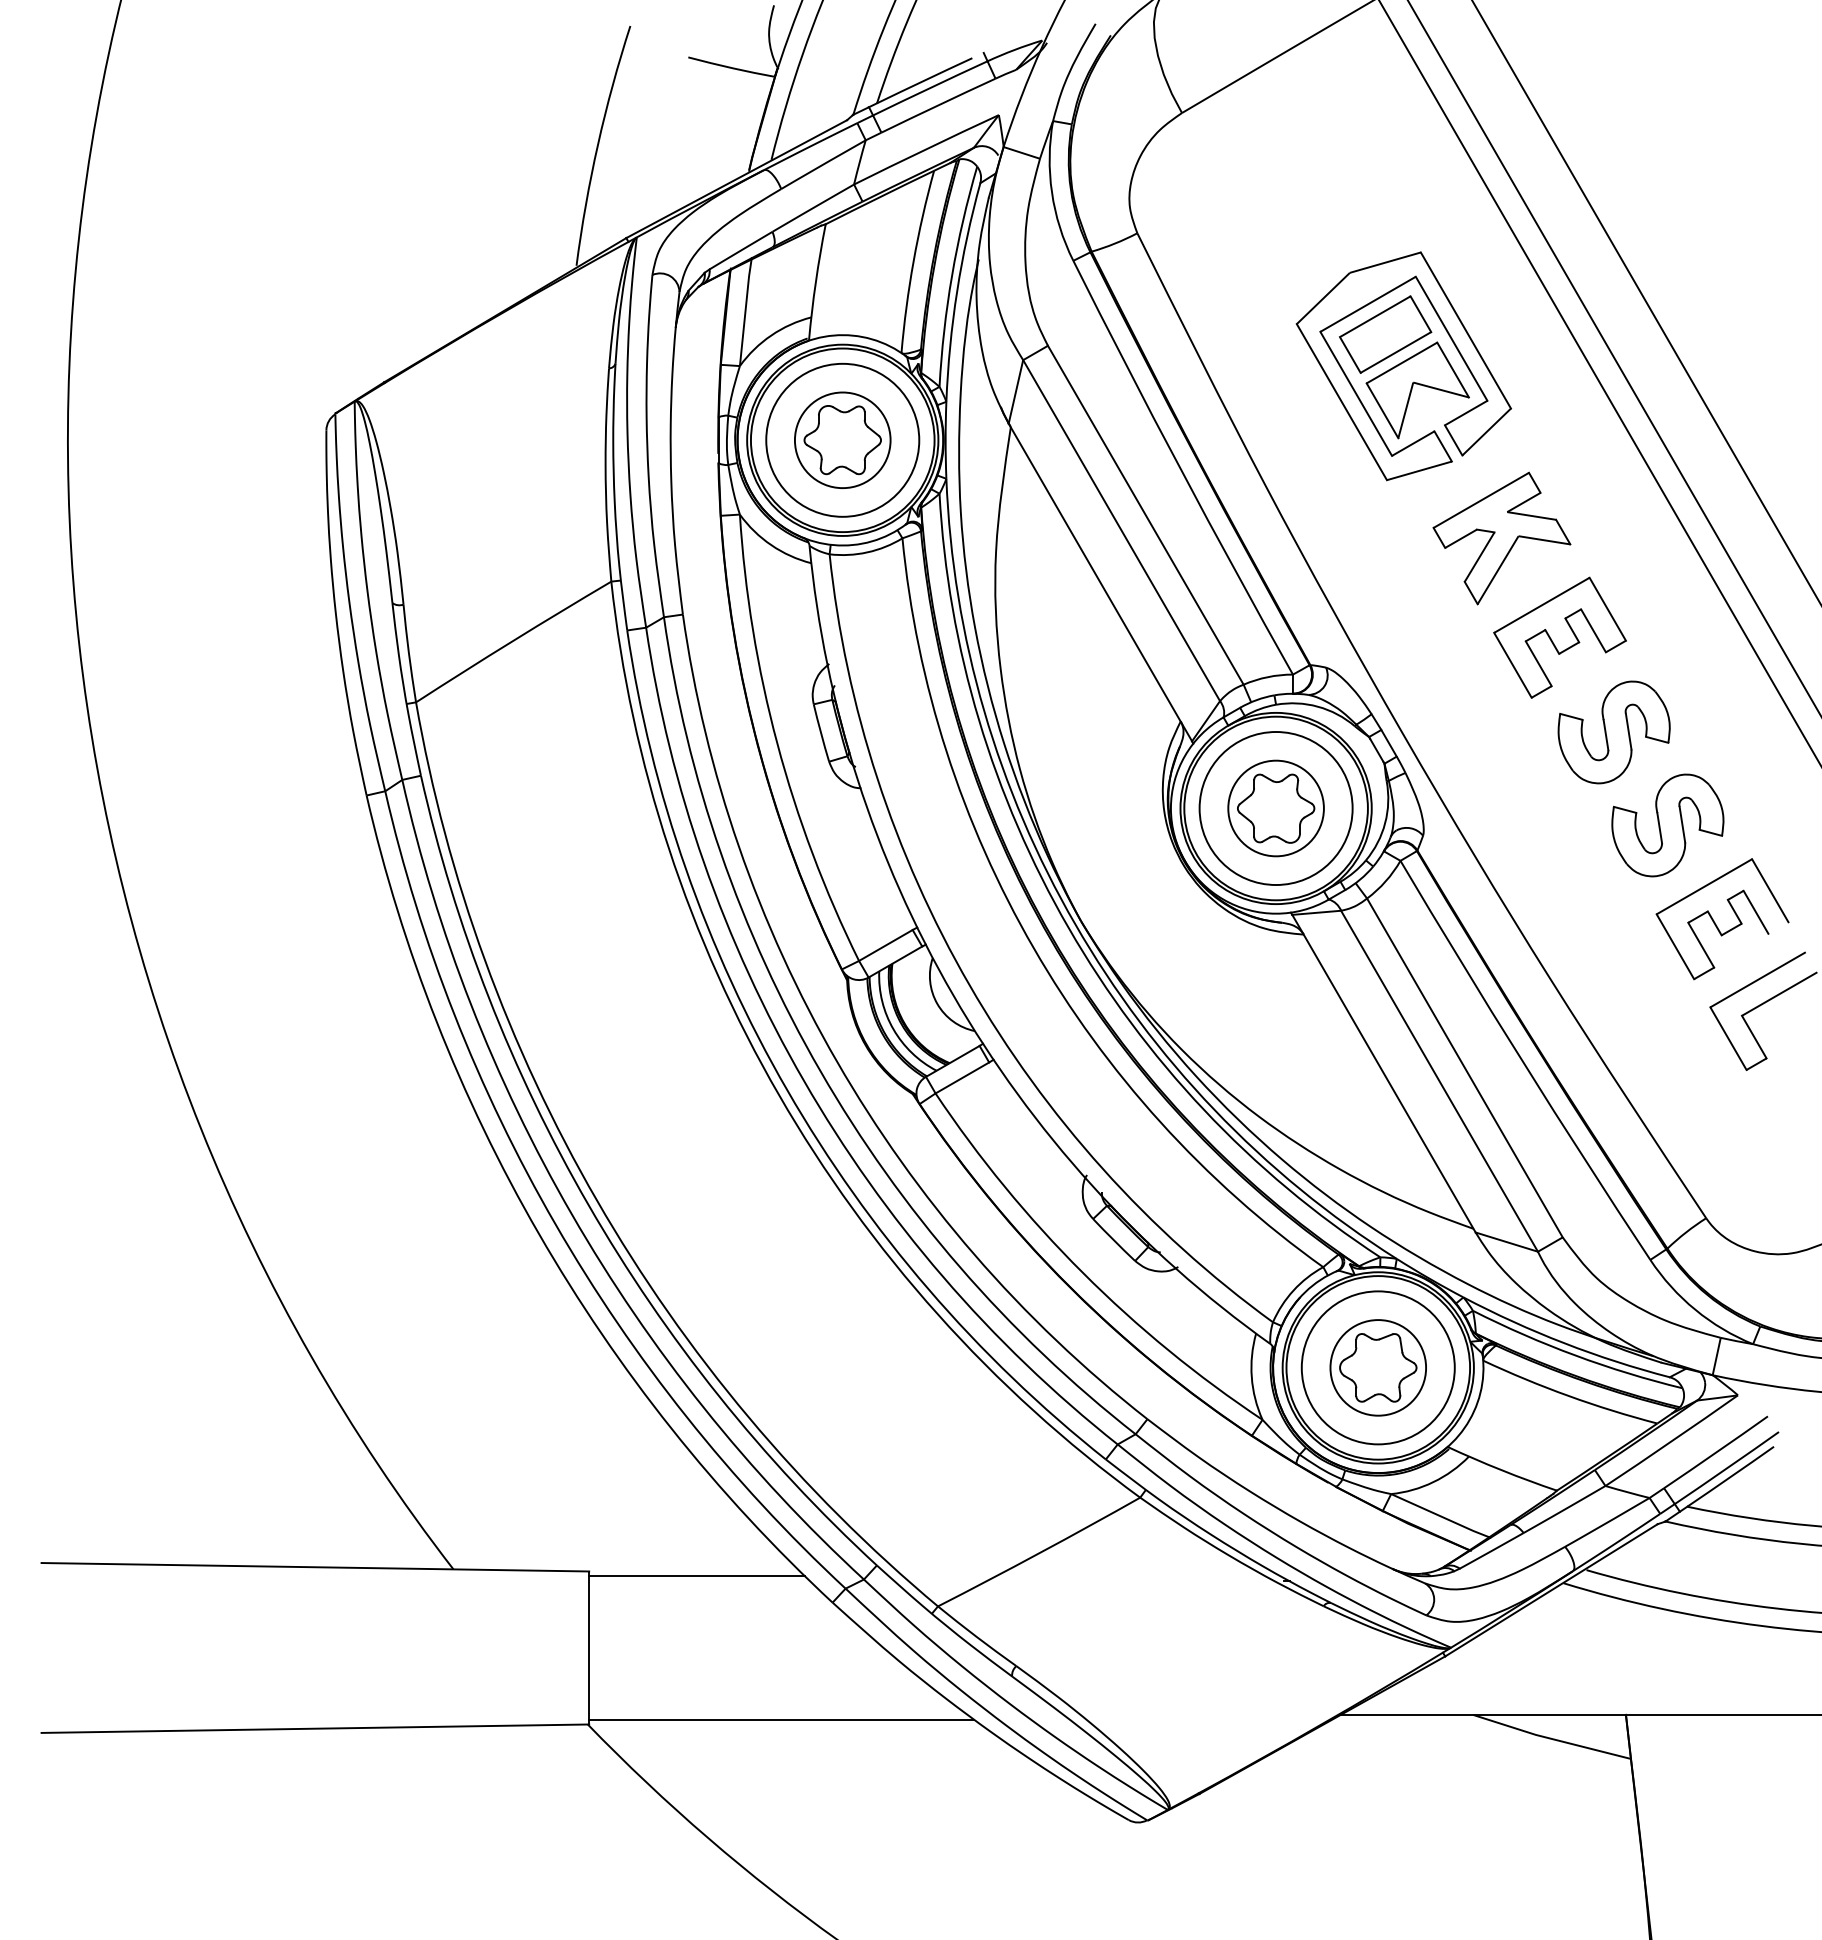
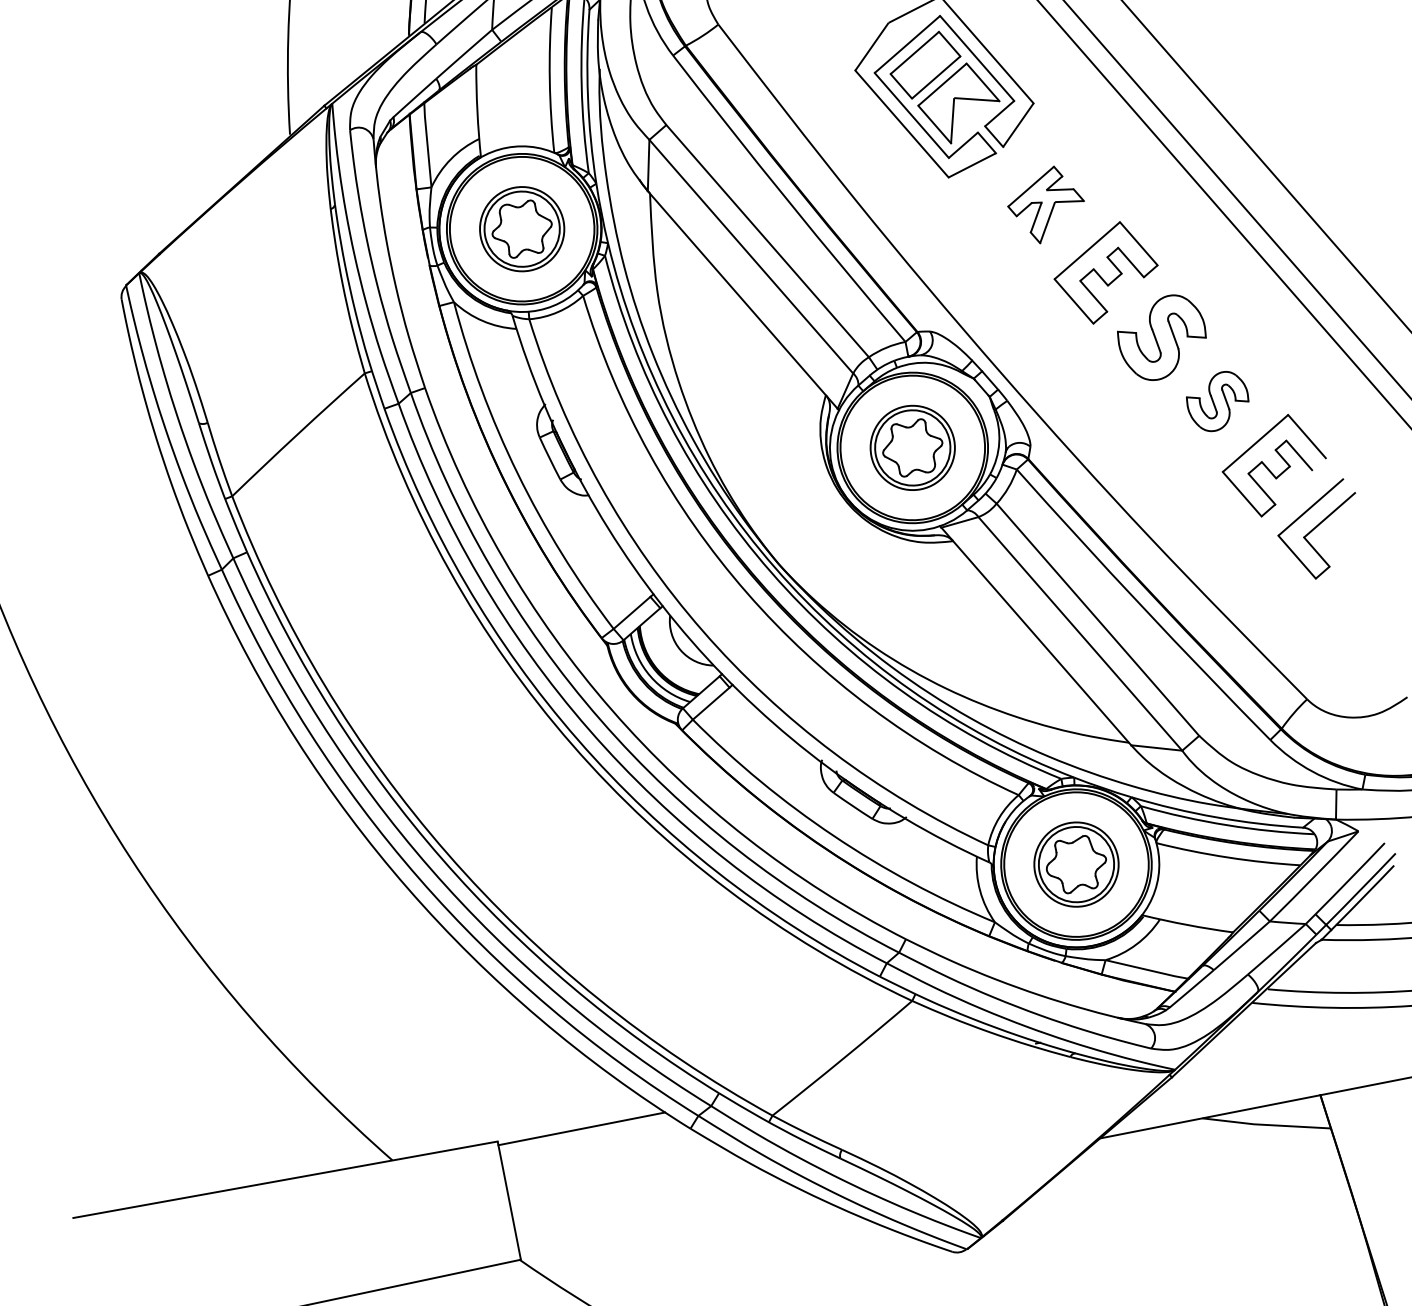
circle: (842, 439) -> (521, 228), size x0.7
part: (1501, 538) -> (1045, 205), size x0.7
circle: (1275, 808) -> (912, 448), size x0.7
part: (1667, 825) -> (1217, 401), size x0.7
circle: (1377, 1367) -> (1075, 864), size x0.7
line: (781, 1719) -> (668, 1226), removed

